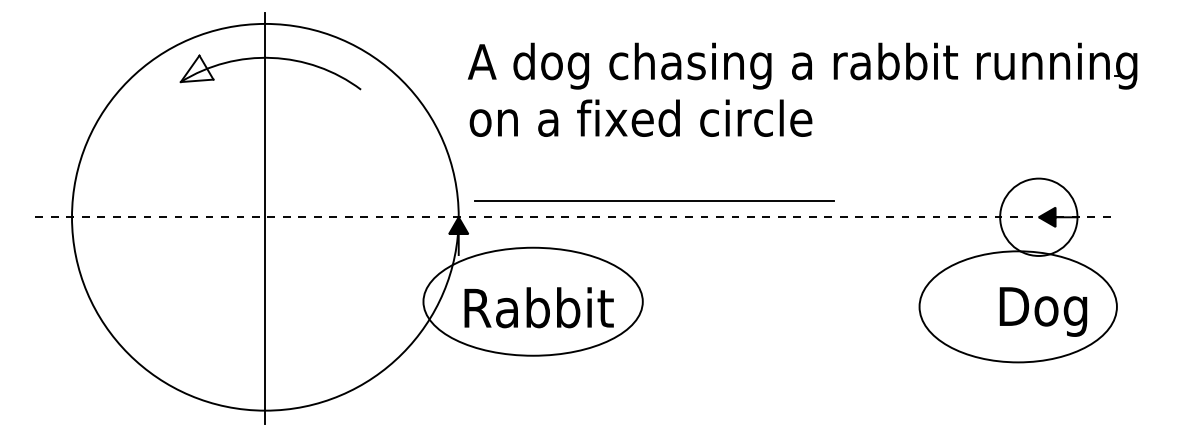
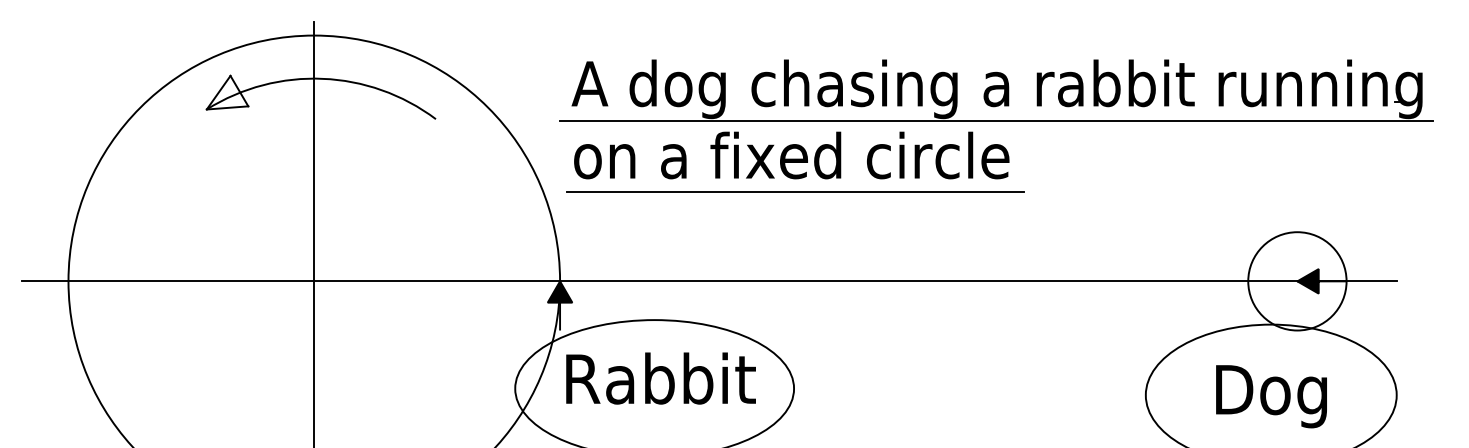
line: (801, 91) -> (995, 121), added
line: (654, 200) -> (794, 191), moved
line: (576, 217) -> (709, 281), dashed -> solid
text: (538, 307) -> (660, 378), moved
text: (1043, 311) -> (1271, 396), moved

